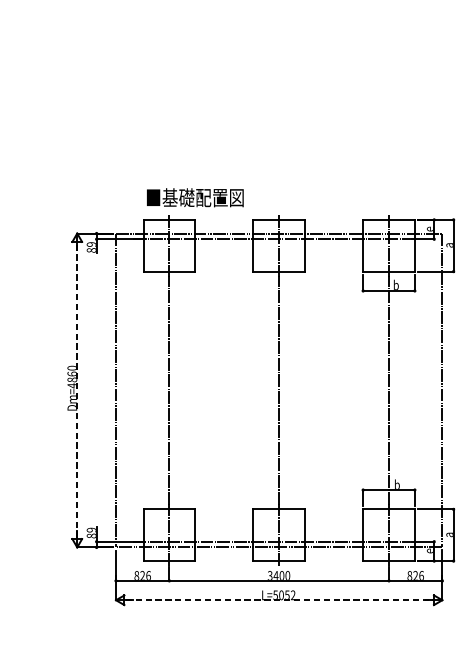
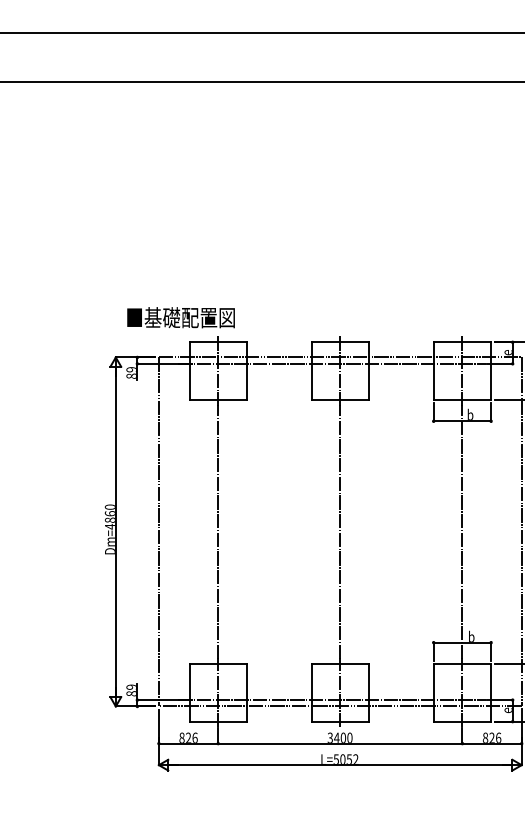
text: (194, 197) -> (180, 317), moved
line: (76, 390) -> (115, 531), dashed -> solid
line: (279, 600) -> (340, 765), dashed -> solid

